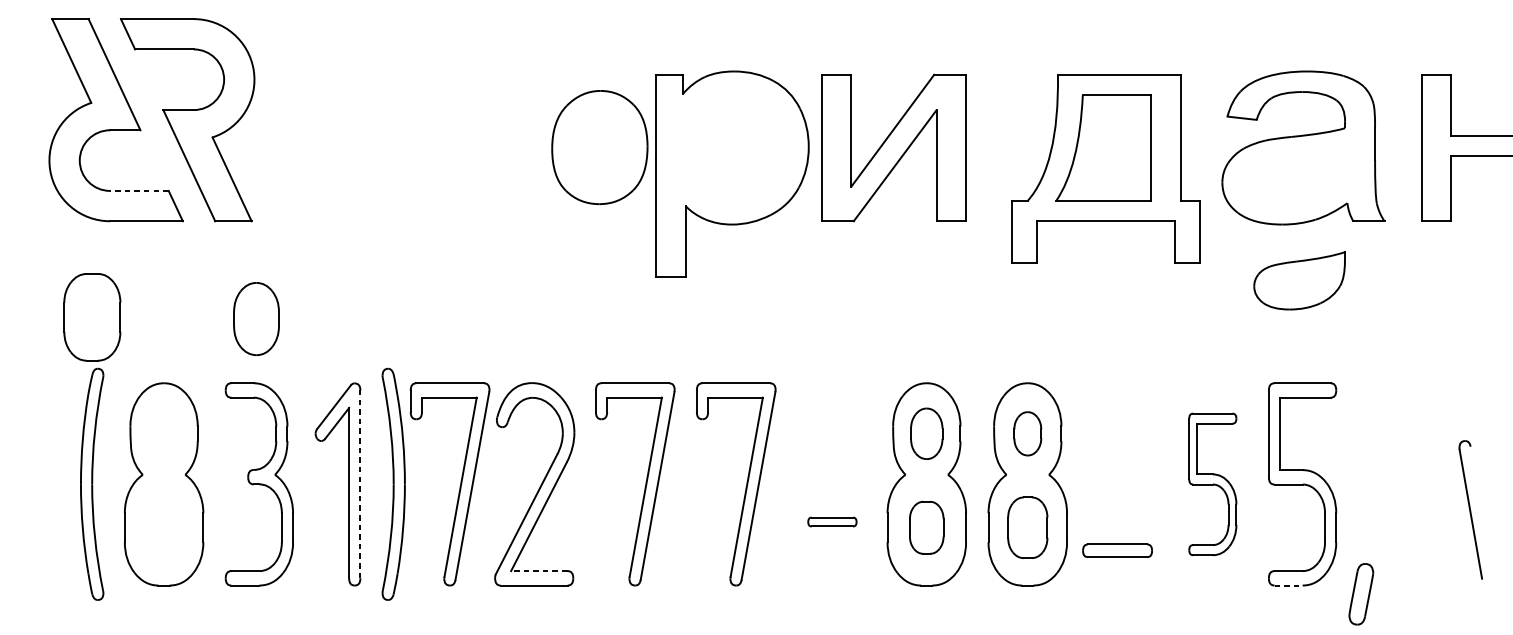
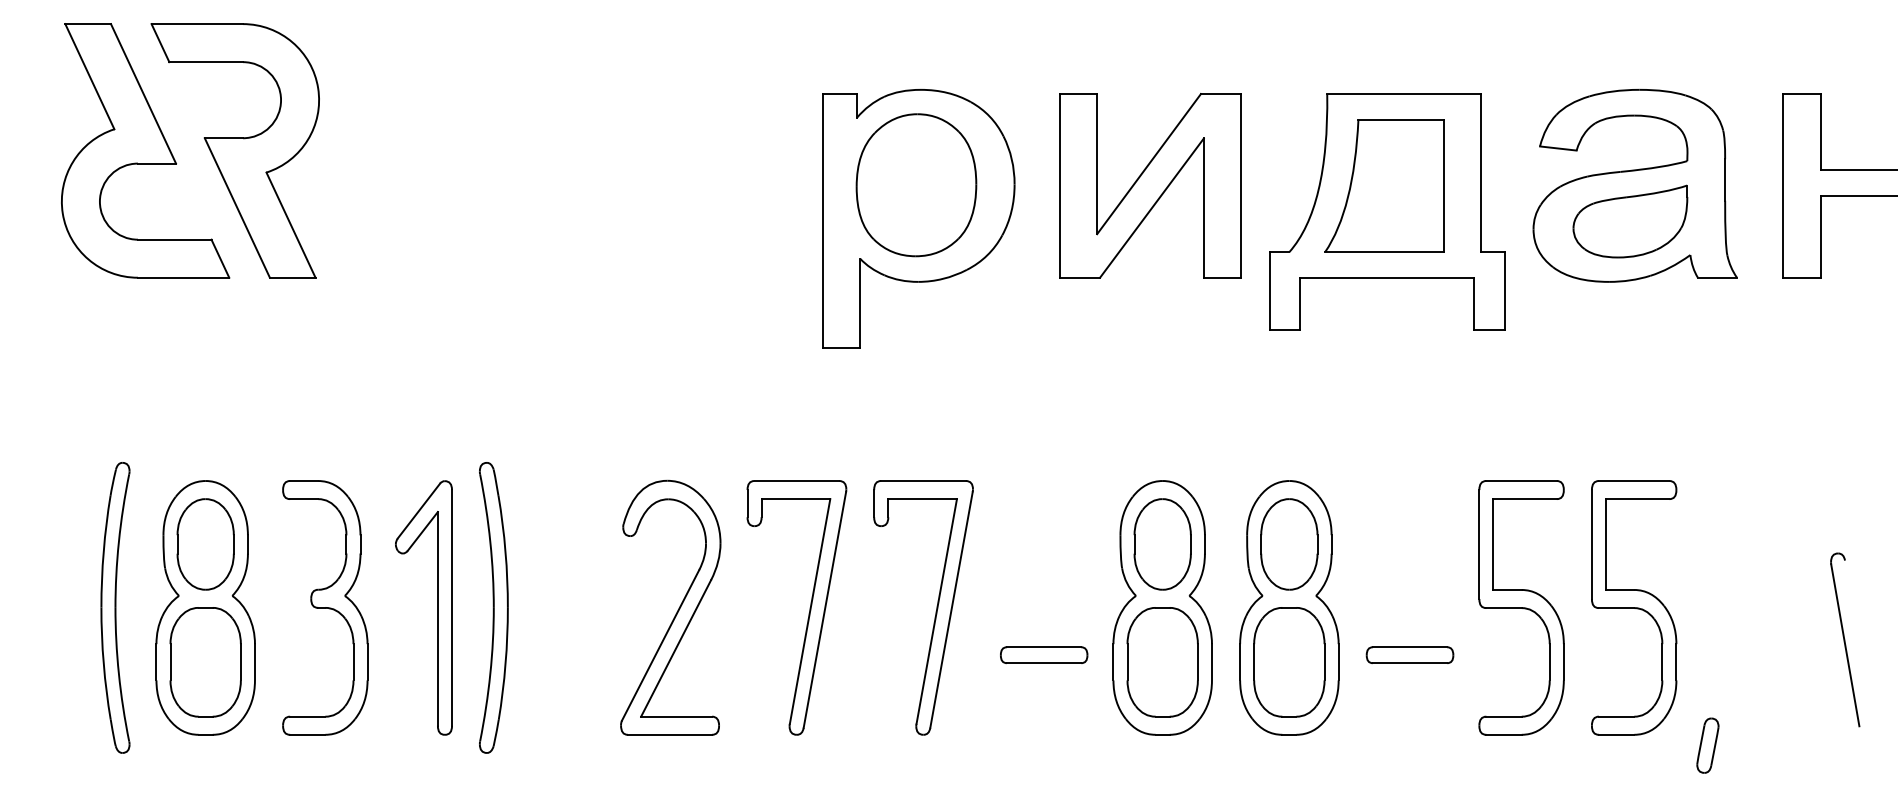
part: (599, 147) -> (916, 185), moved
part: (893, 147) -> (1150, 185), moved
line: (139, 190) -> (174, 239), dashed -> solid
part: (1299, 280) -> (1630, 221), moved
part: (92, 317) -> (205, 662), moved
part: (256, 319) -> (205, 544), moved
part: (926, 433) -> (1162, 544), size x1.43
part: (1027, 433) -> (1289, 544), size x1.67
line: (360, 484) -> (452, 607), dashed -> solid
part: (1212, 484) -> (1521, 607), size x1.43
part: (459, 487) -> (576, 611), removed
part: (832, 521) -> (1044, 654), size x1.43
part: (926, 527) -> (1162, 662), size x1.67
part: (1027, 527) -> (1289, 662), size x1.43
part: (1117, 550) -> (1409, 654), moved
line: (539, 570) -> (676, 716), dashed -> solid
line: (1288, 585) -> (1616, 734), dashed -> solid
part: (1361, 594) -> (1707, 745), size x0.71

